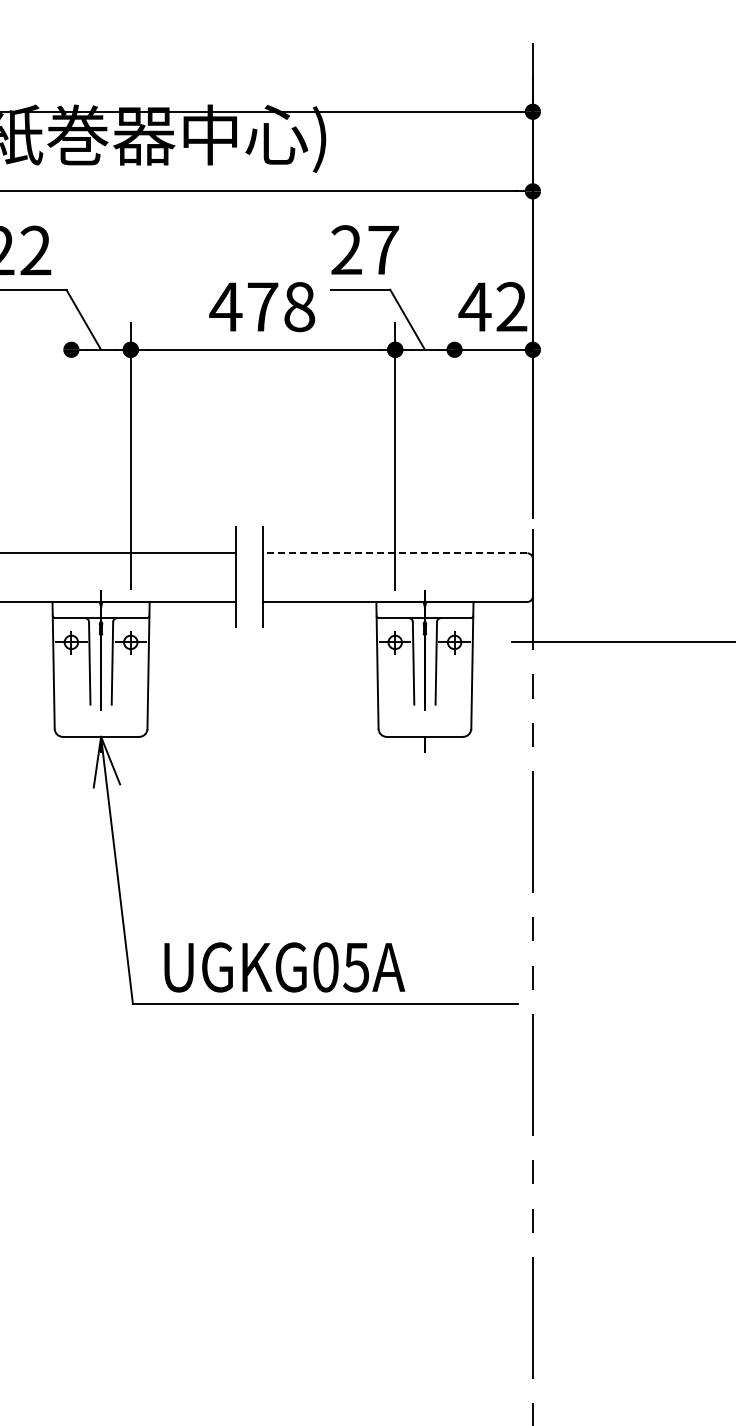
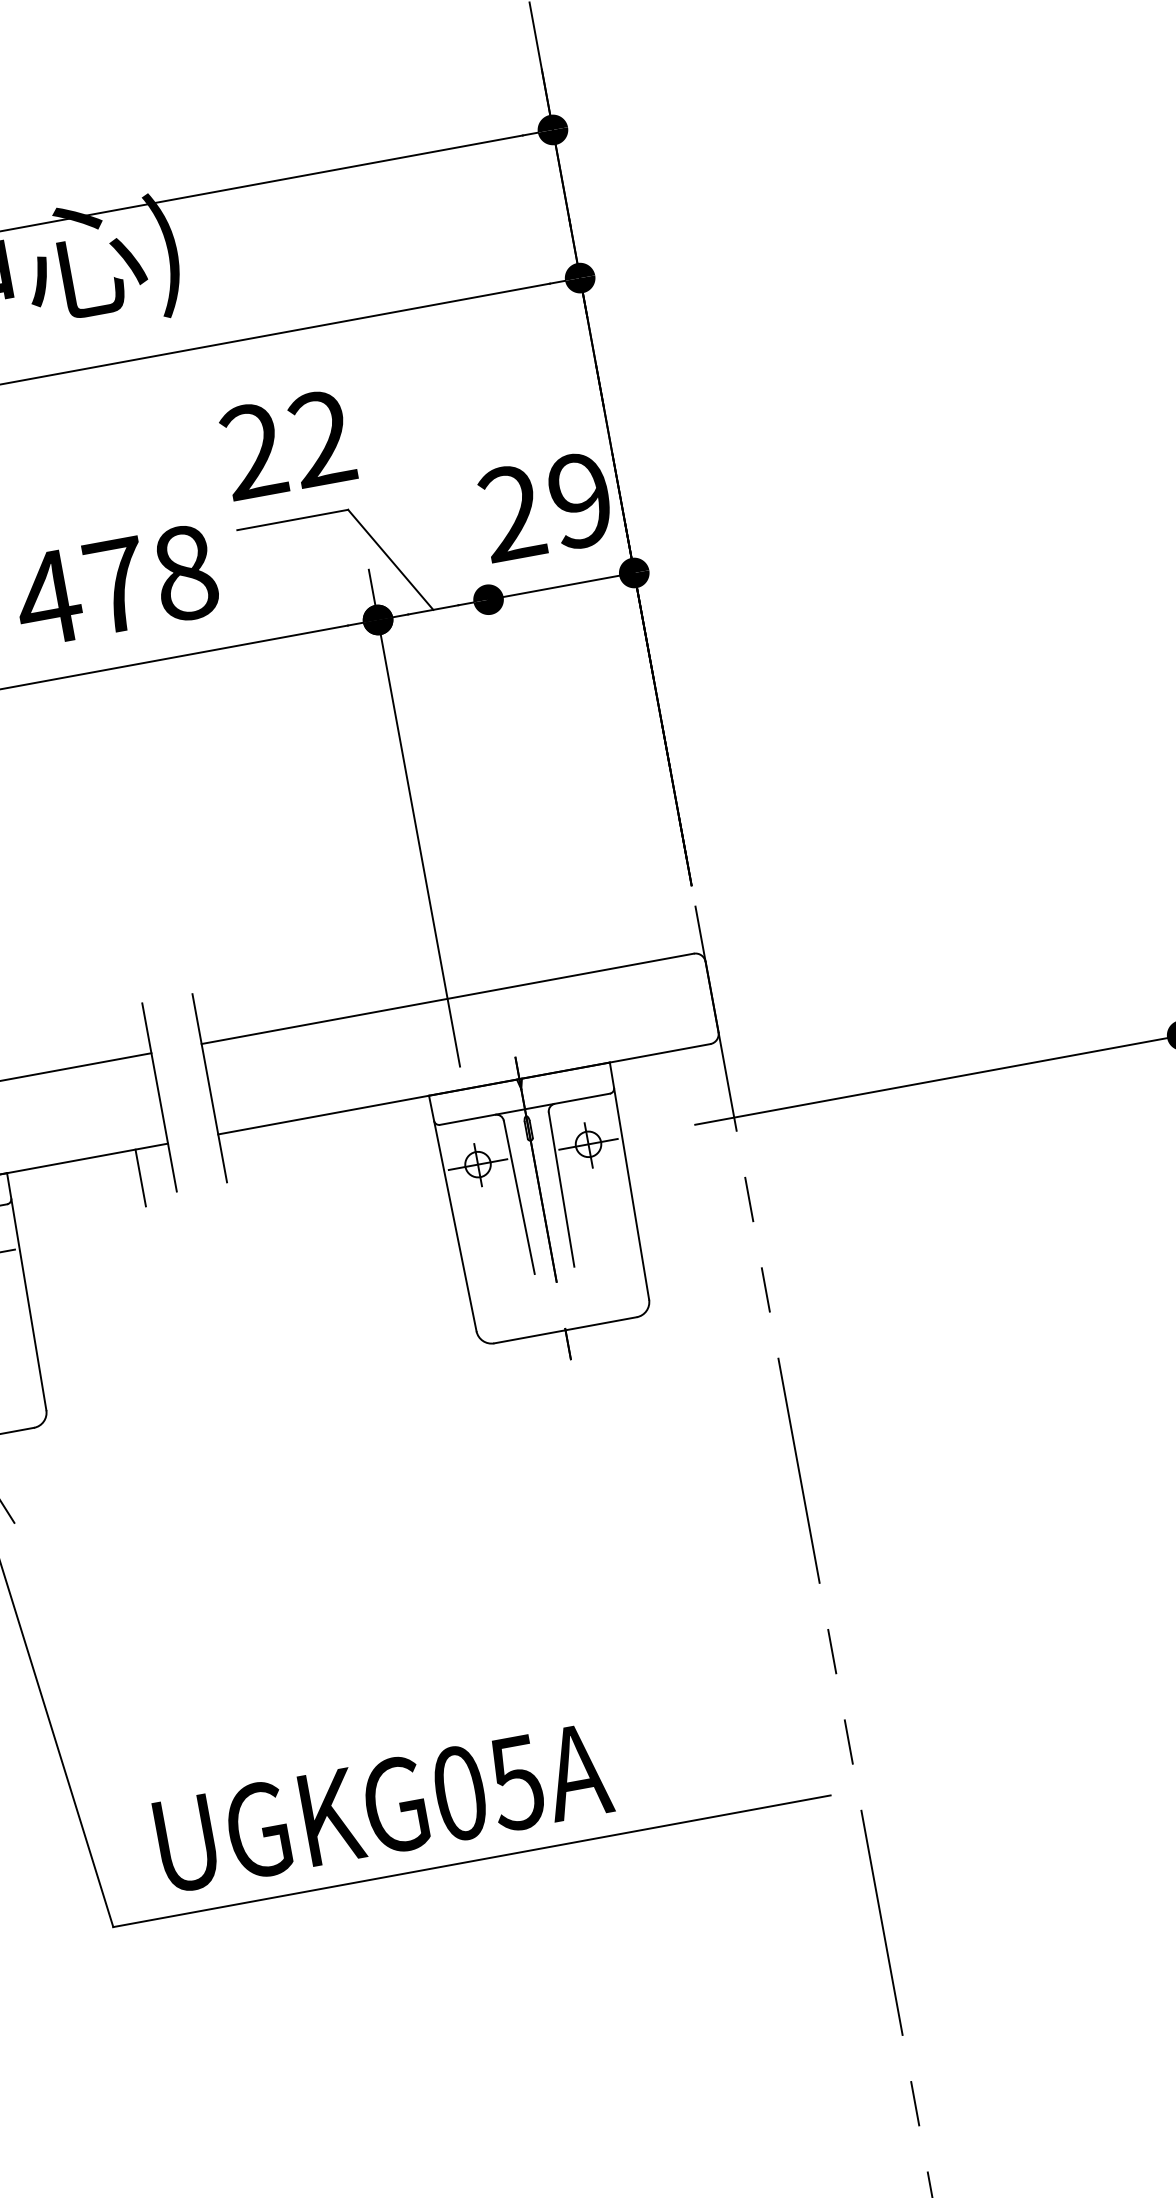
text: (383, 249) -> (321, 437), 27 -> 22
text: (492, 307) -> (544, 508), 42 -> 29
line: (394, 553) -> (446, 999), dashed -> solid
line: (218, 616) -> (140, 1176), added

